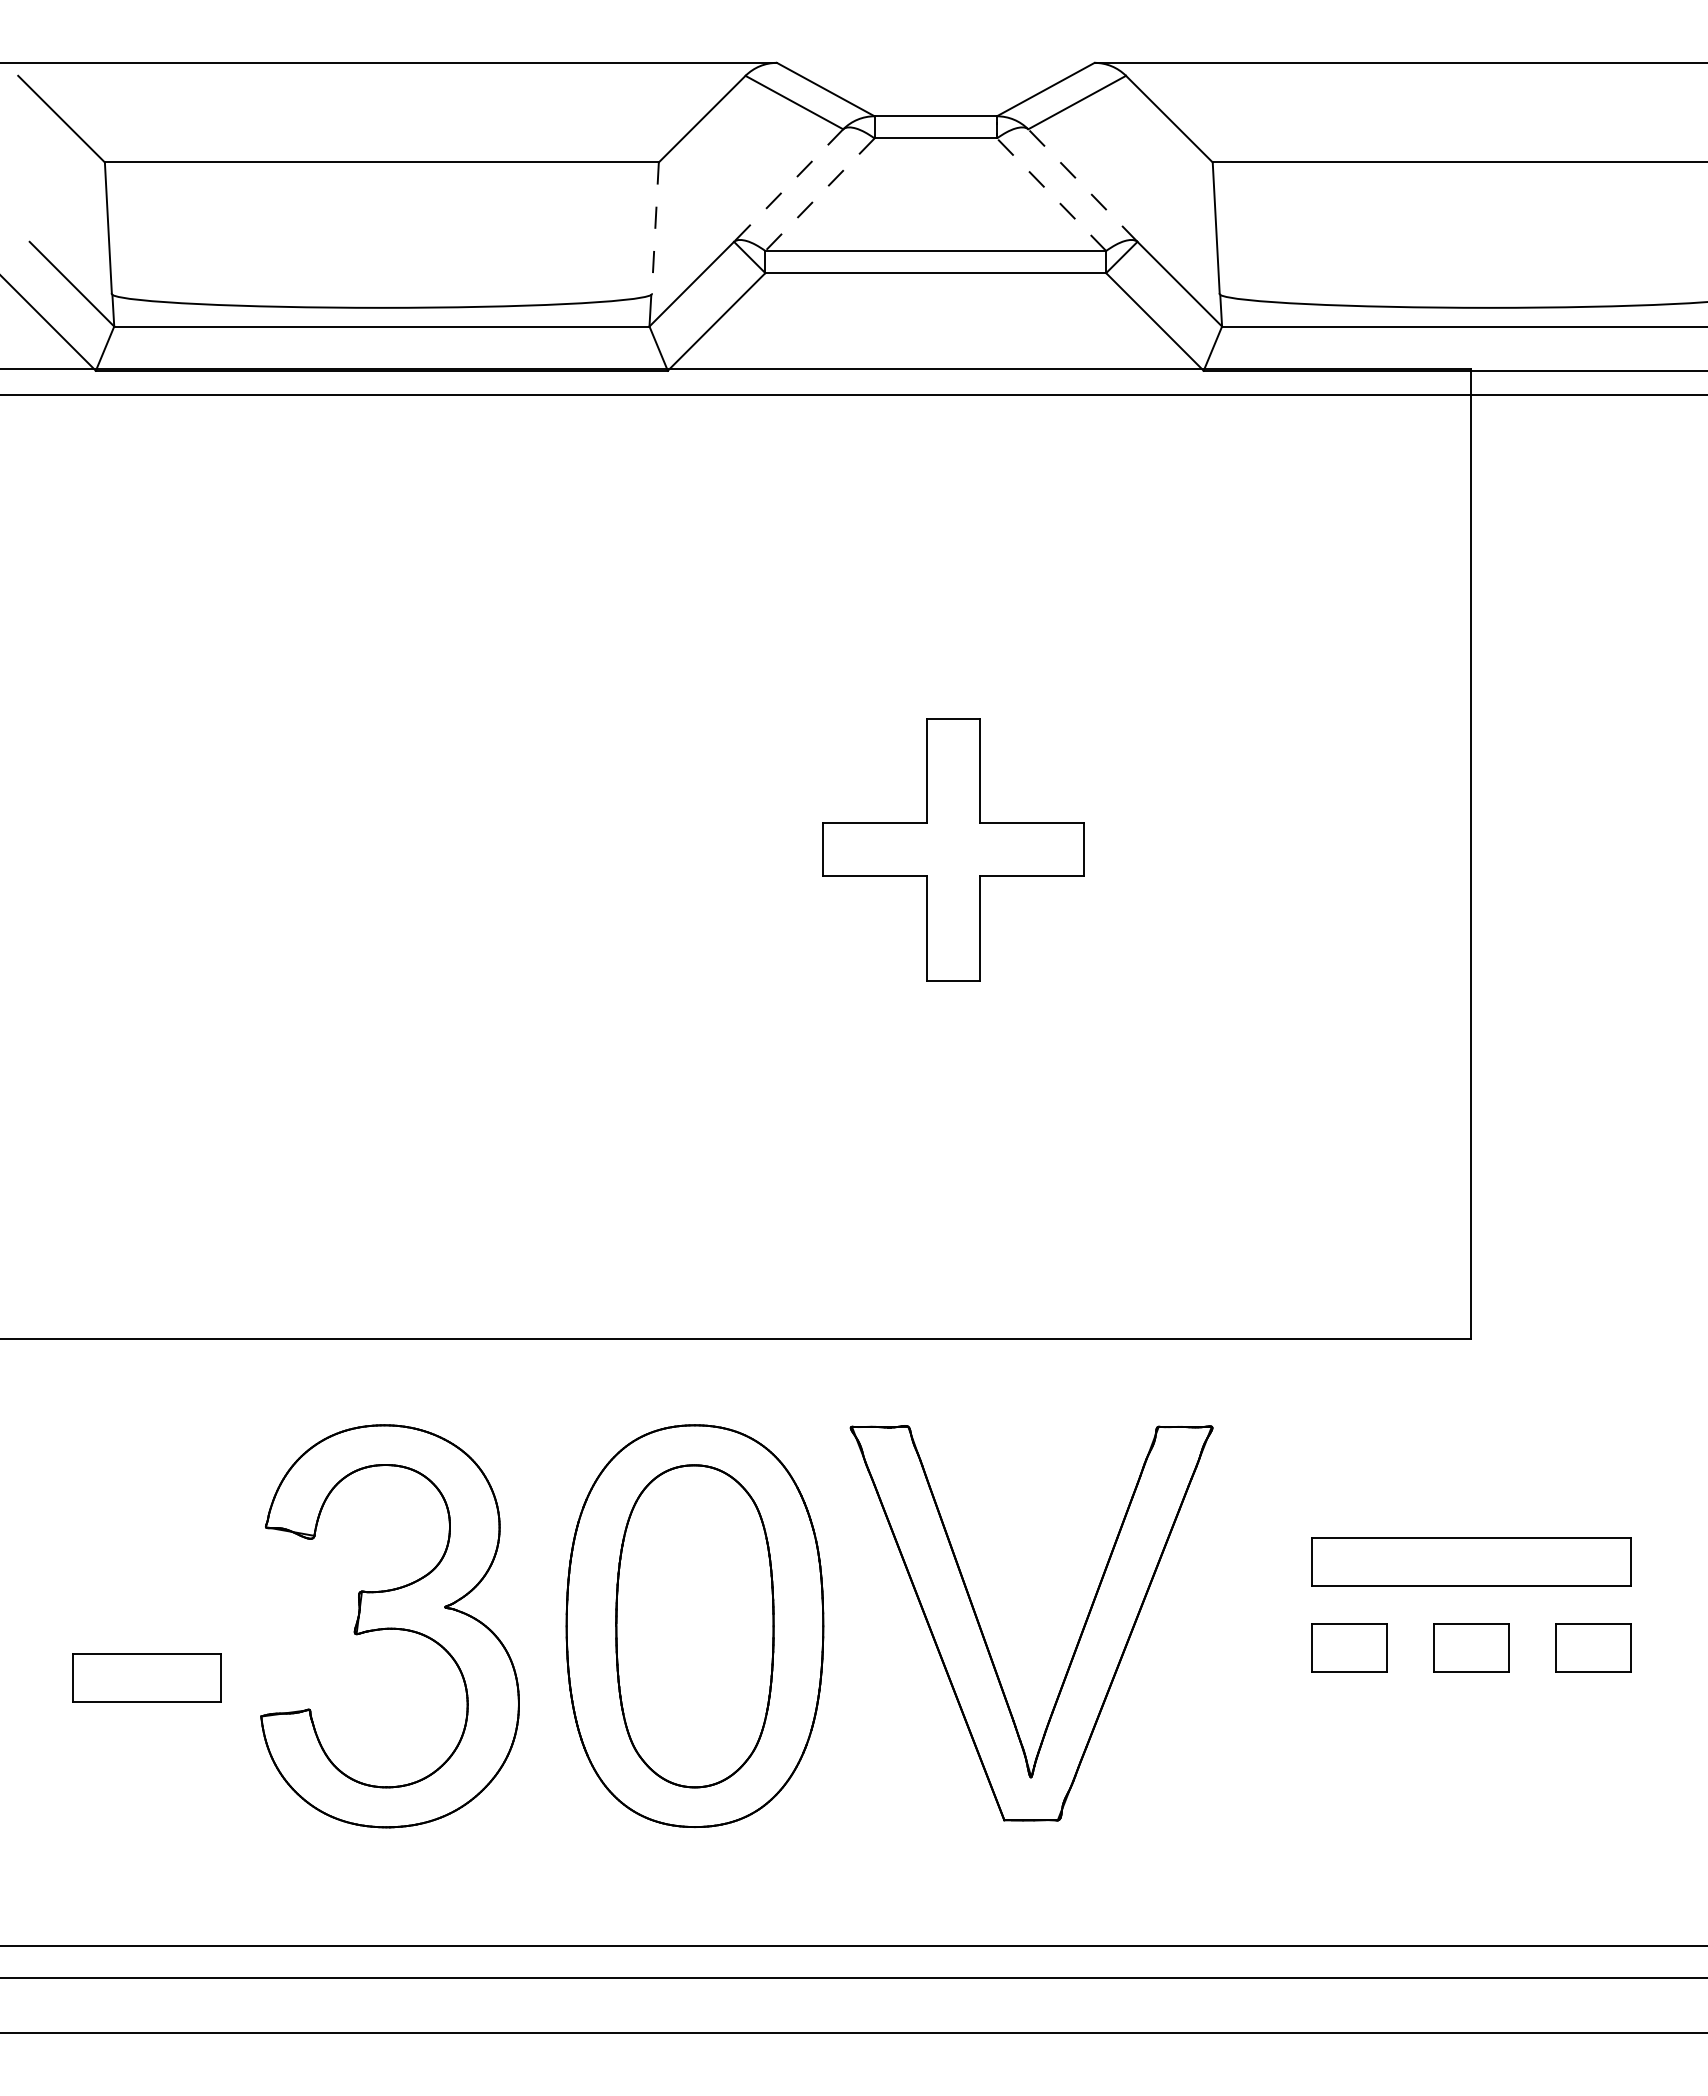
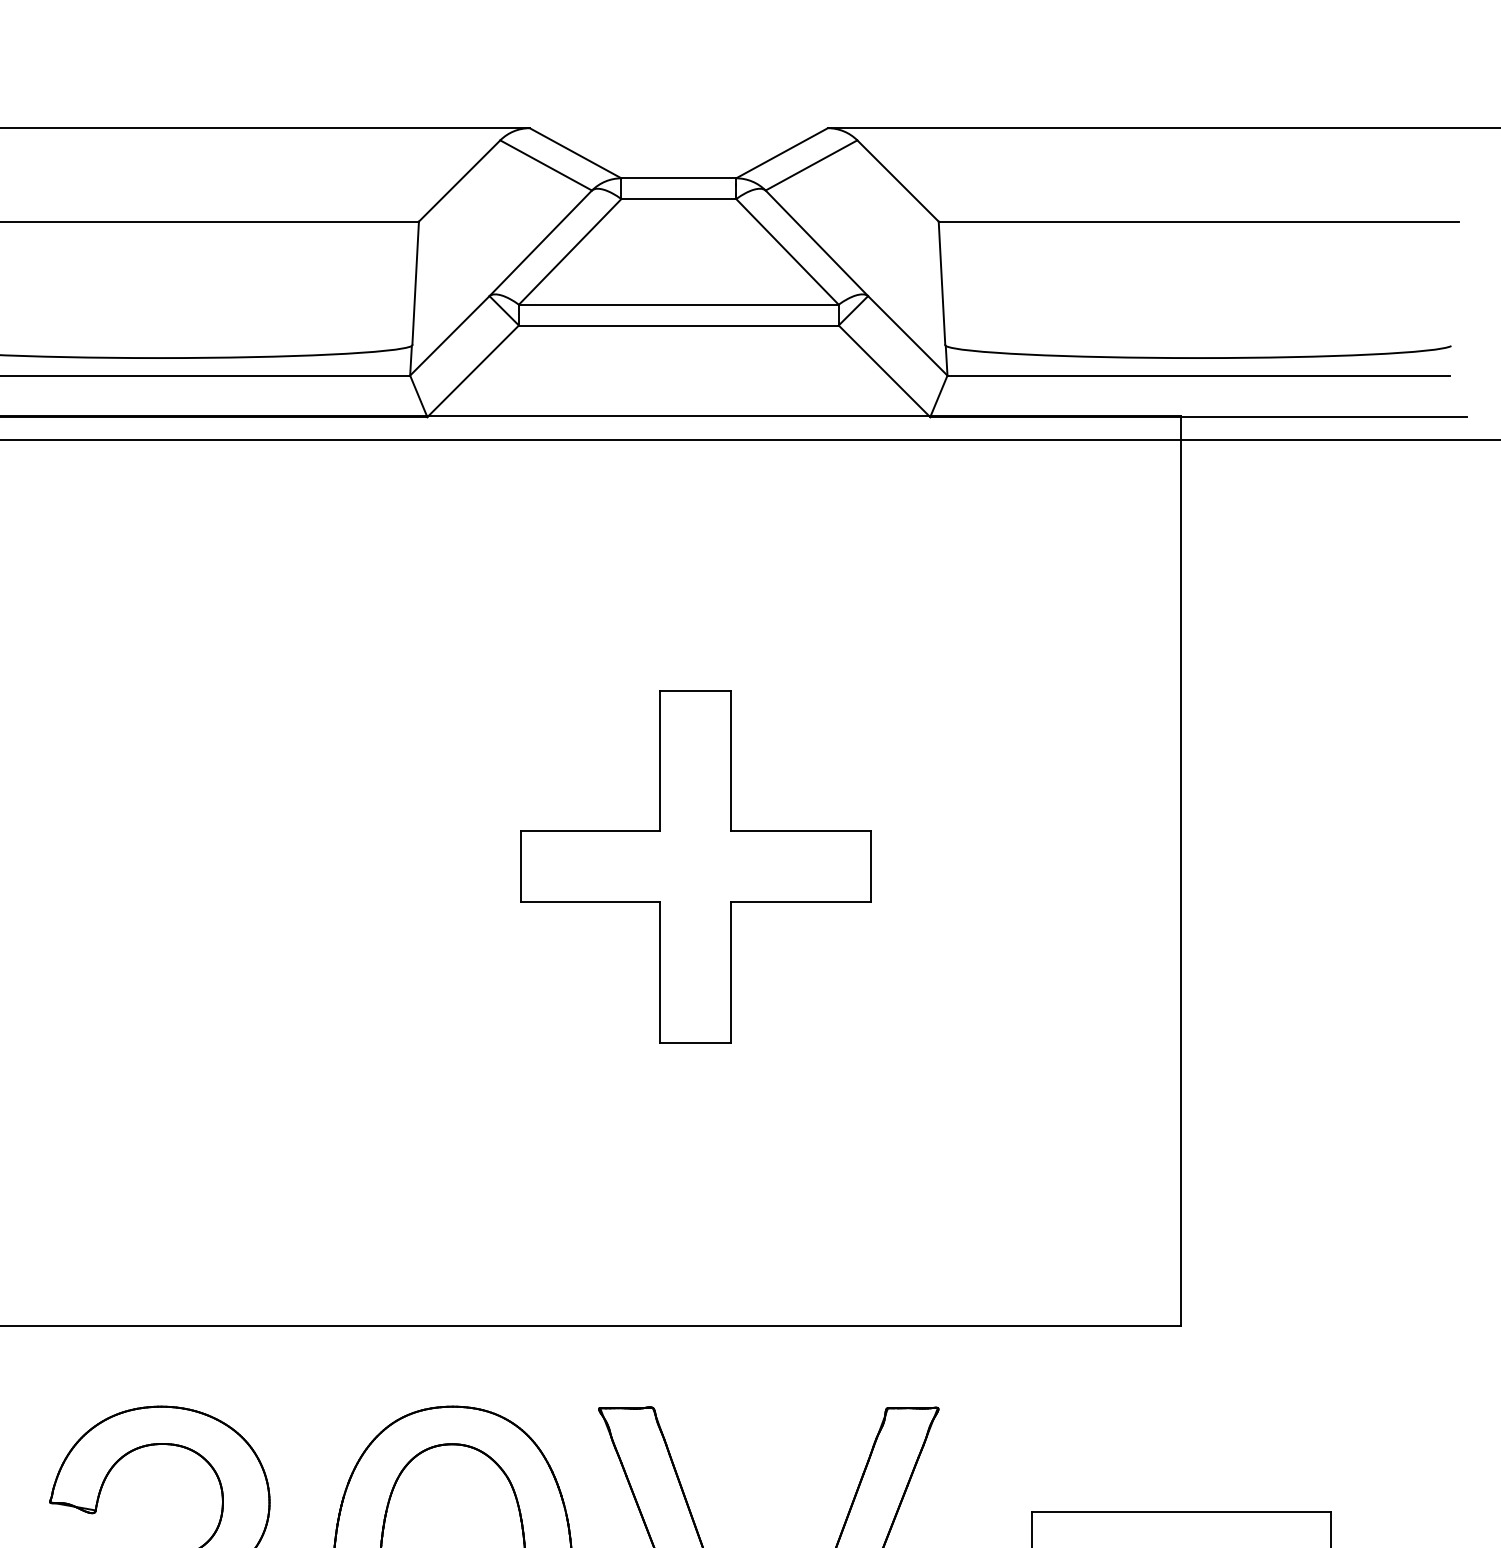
line: (788, 185) -> (540, 243), dashed -> solid
line: (1082, 185) -> (816, 243), dashed -> solid
line: (1051, 194) -> (787, 251), dashed -> solid
line: (819, 195) -> (569, 252), dashed -> solid
line: (655, 227) -> (415, 282), dashed -> solid
part: (953, 849) -> (695, 866), size x1.43

